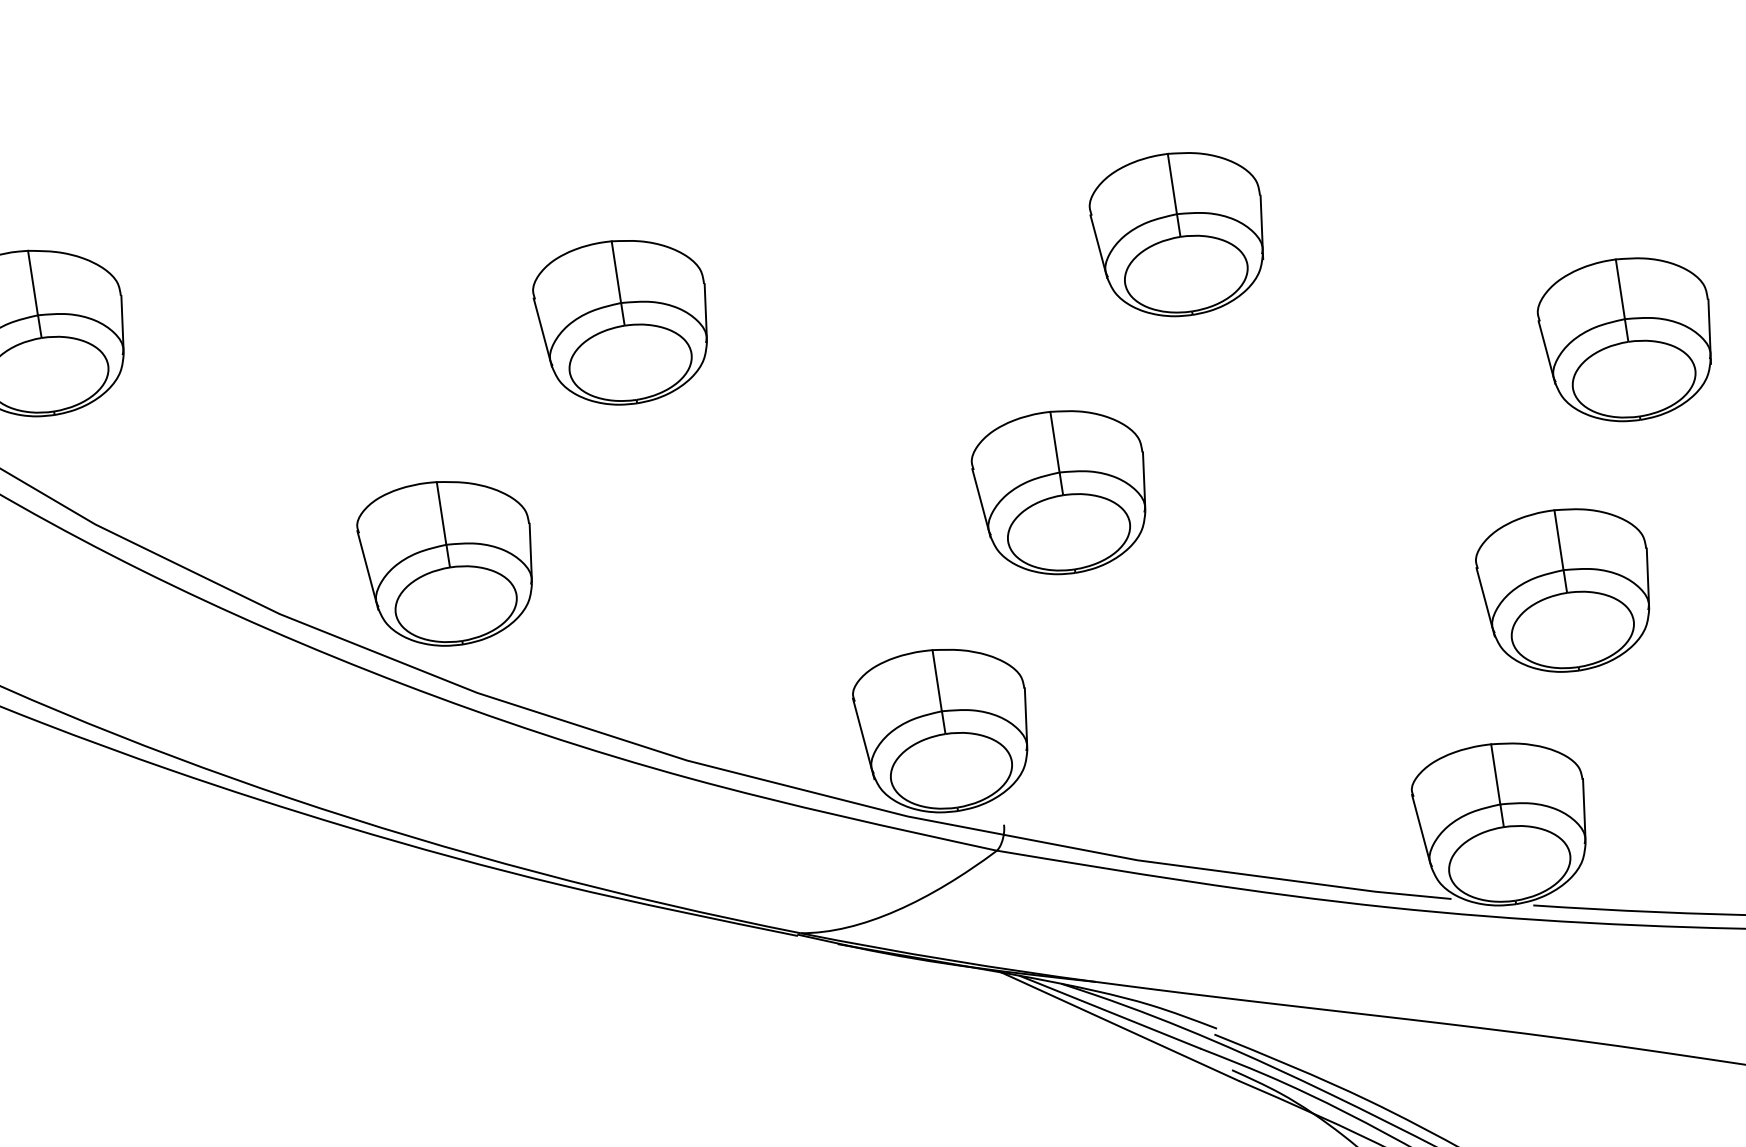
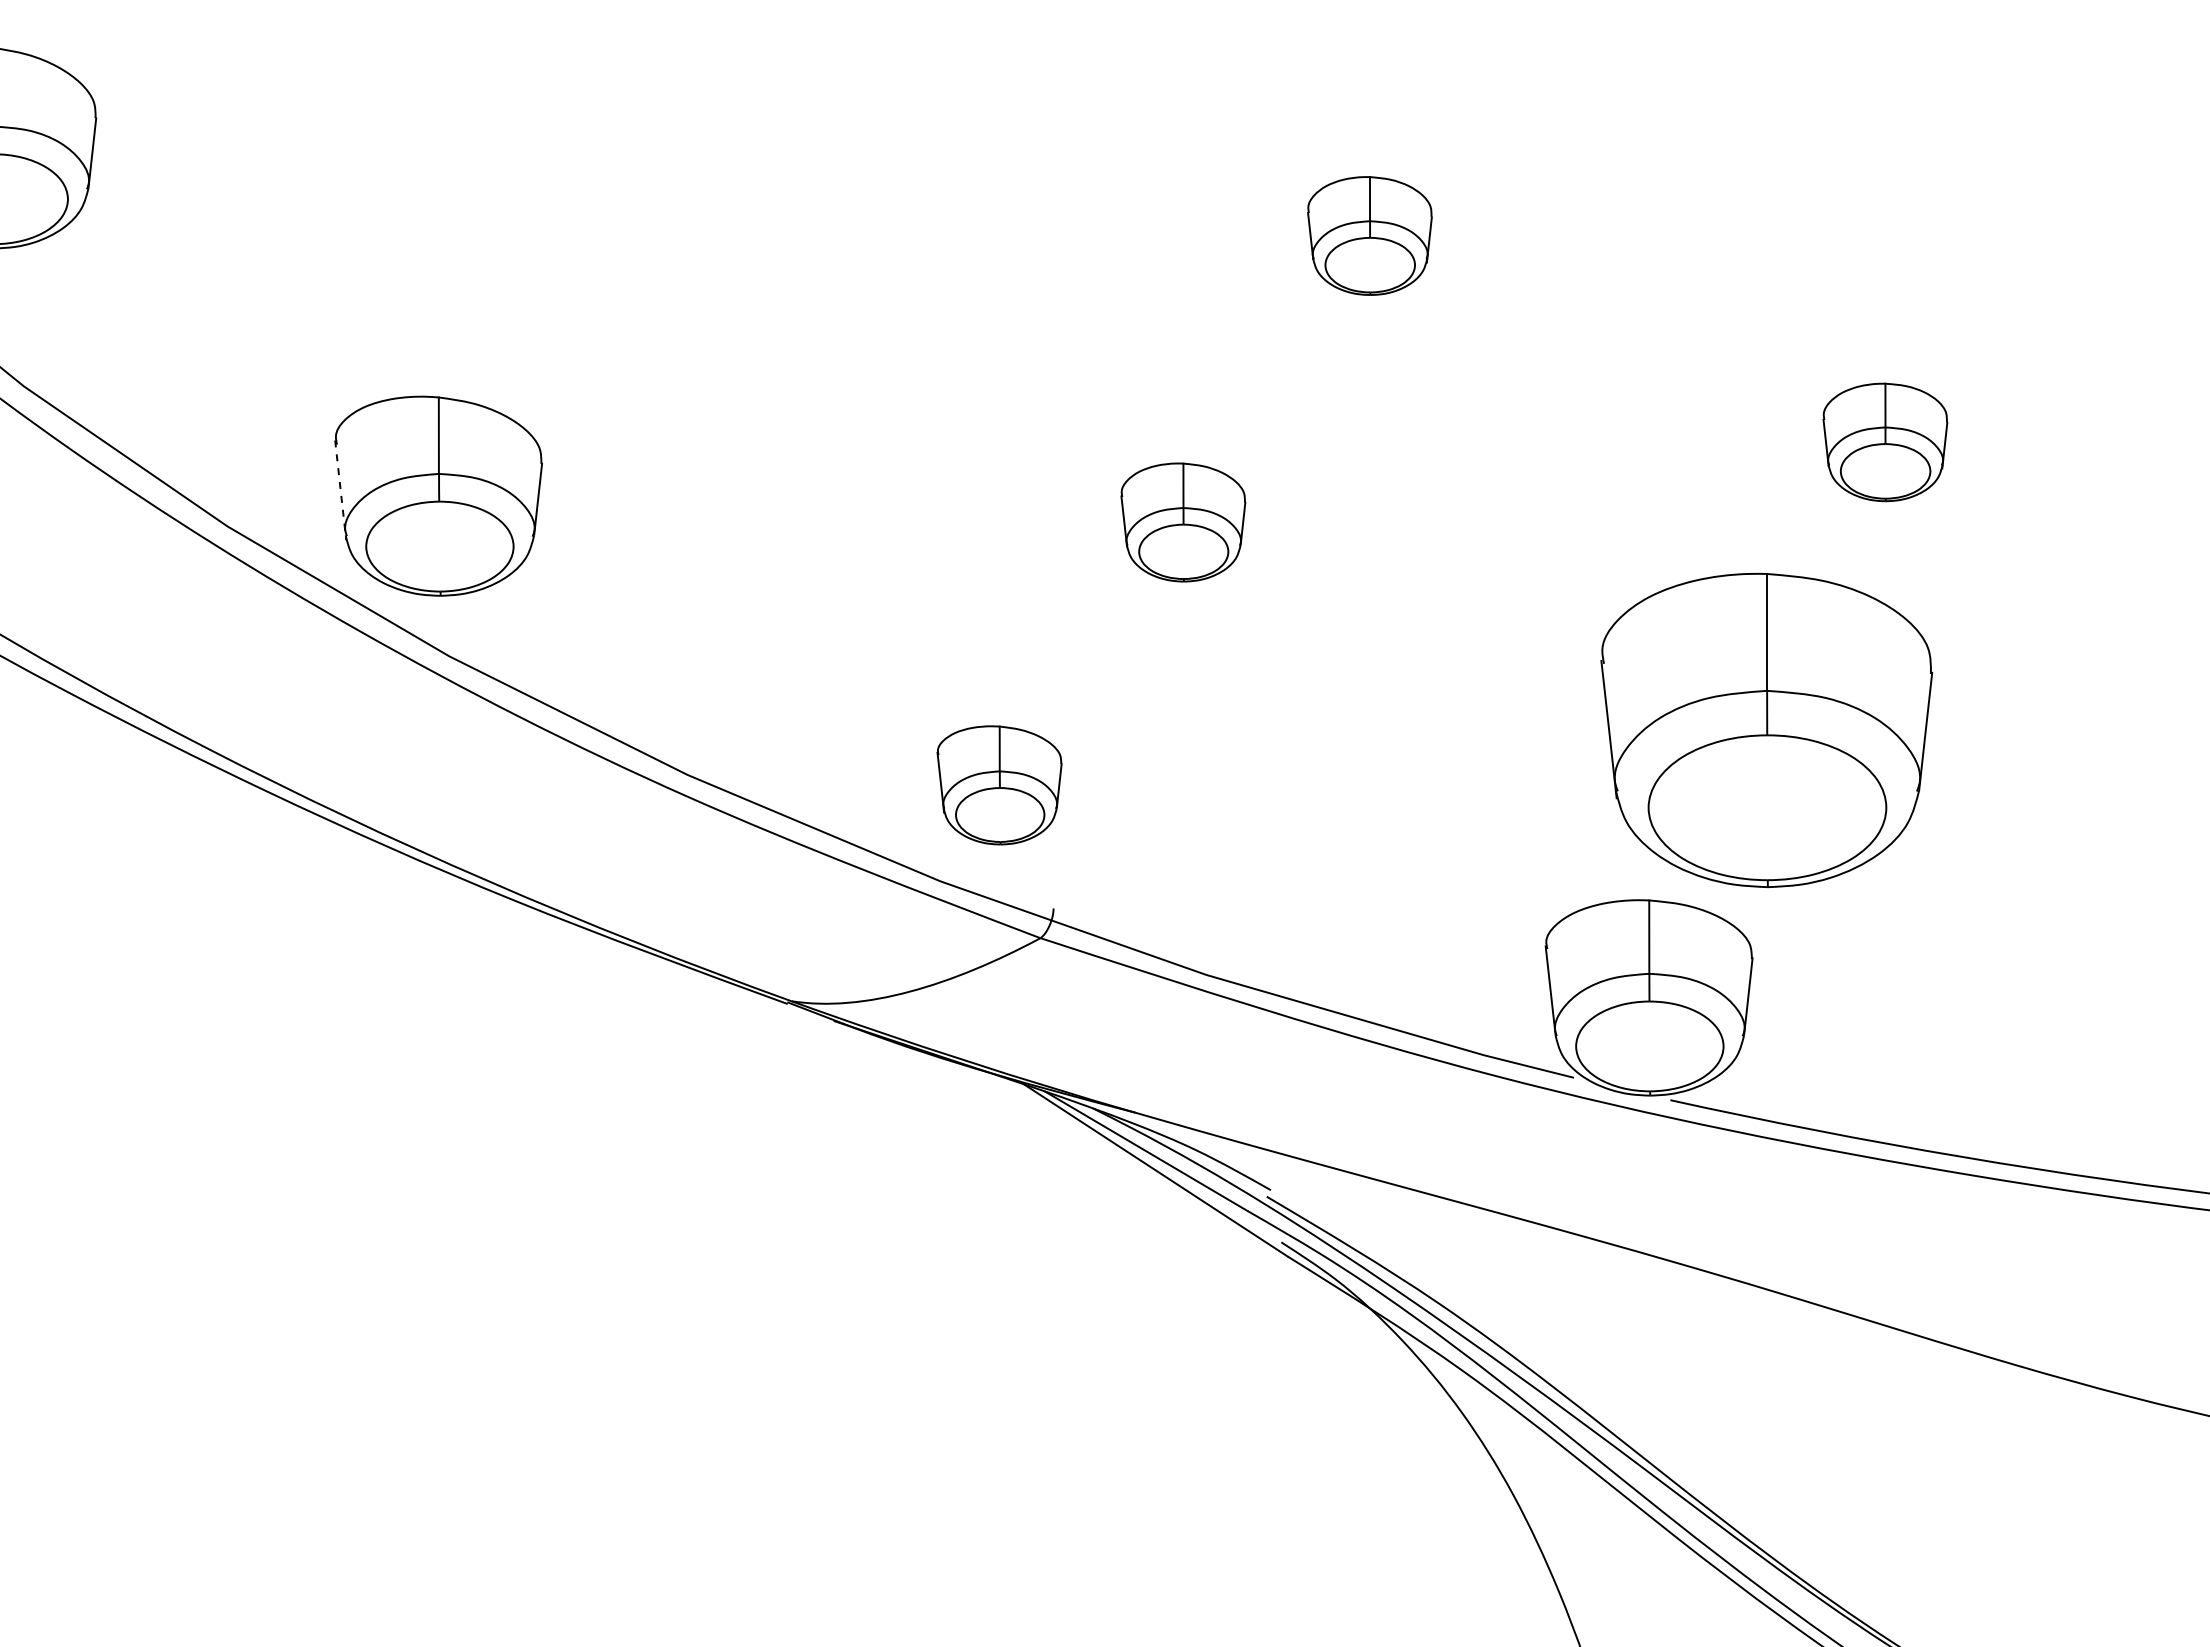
part: (1179, 234) -> (1369, 235), size x0.6
part: (623, 322) -> (690, 240), removed
part: (1628, 339) -> (1885, 442), size x0.6
part: (1062, 492) -> (1183, 522), size x0.6
line: (367, 570) -> (340, 490), solid -> dashed
part: (1566, 590) -> (1766, 730), size x1.6
part: (944, 730) -> (999, 785), size x0.6

